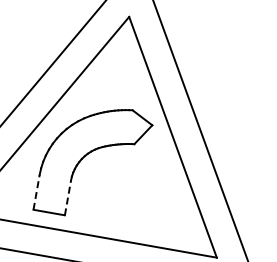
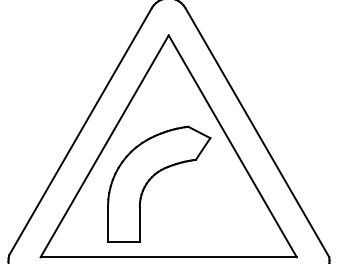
line: (37, 192) -> (108, 224), dashed -> solid
line: (67, 198) -> (139, 224), dashed -> solid

